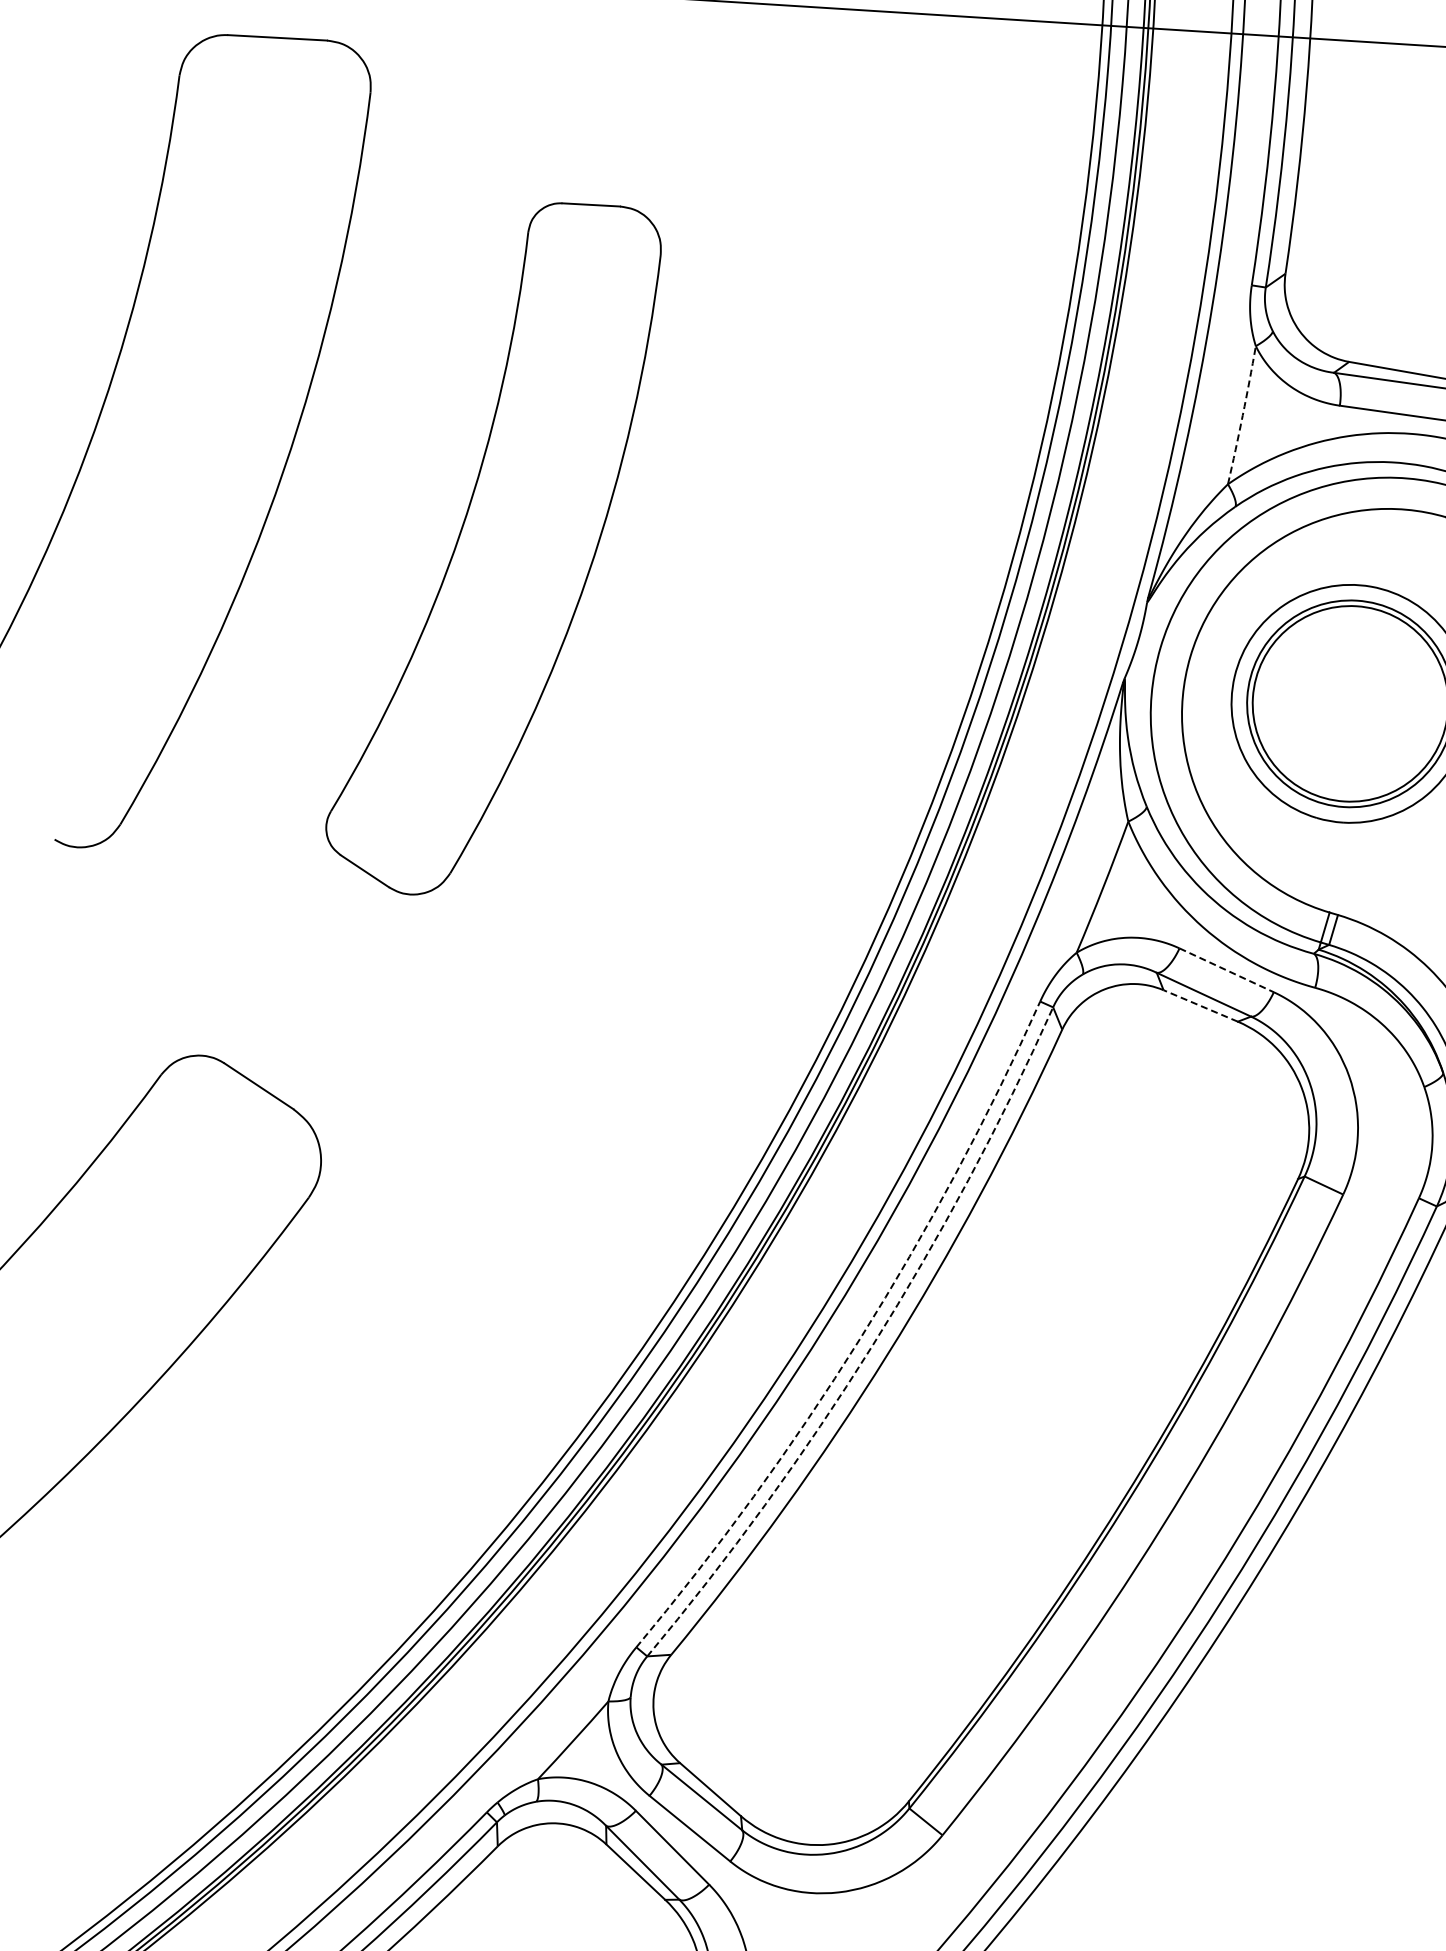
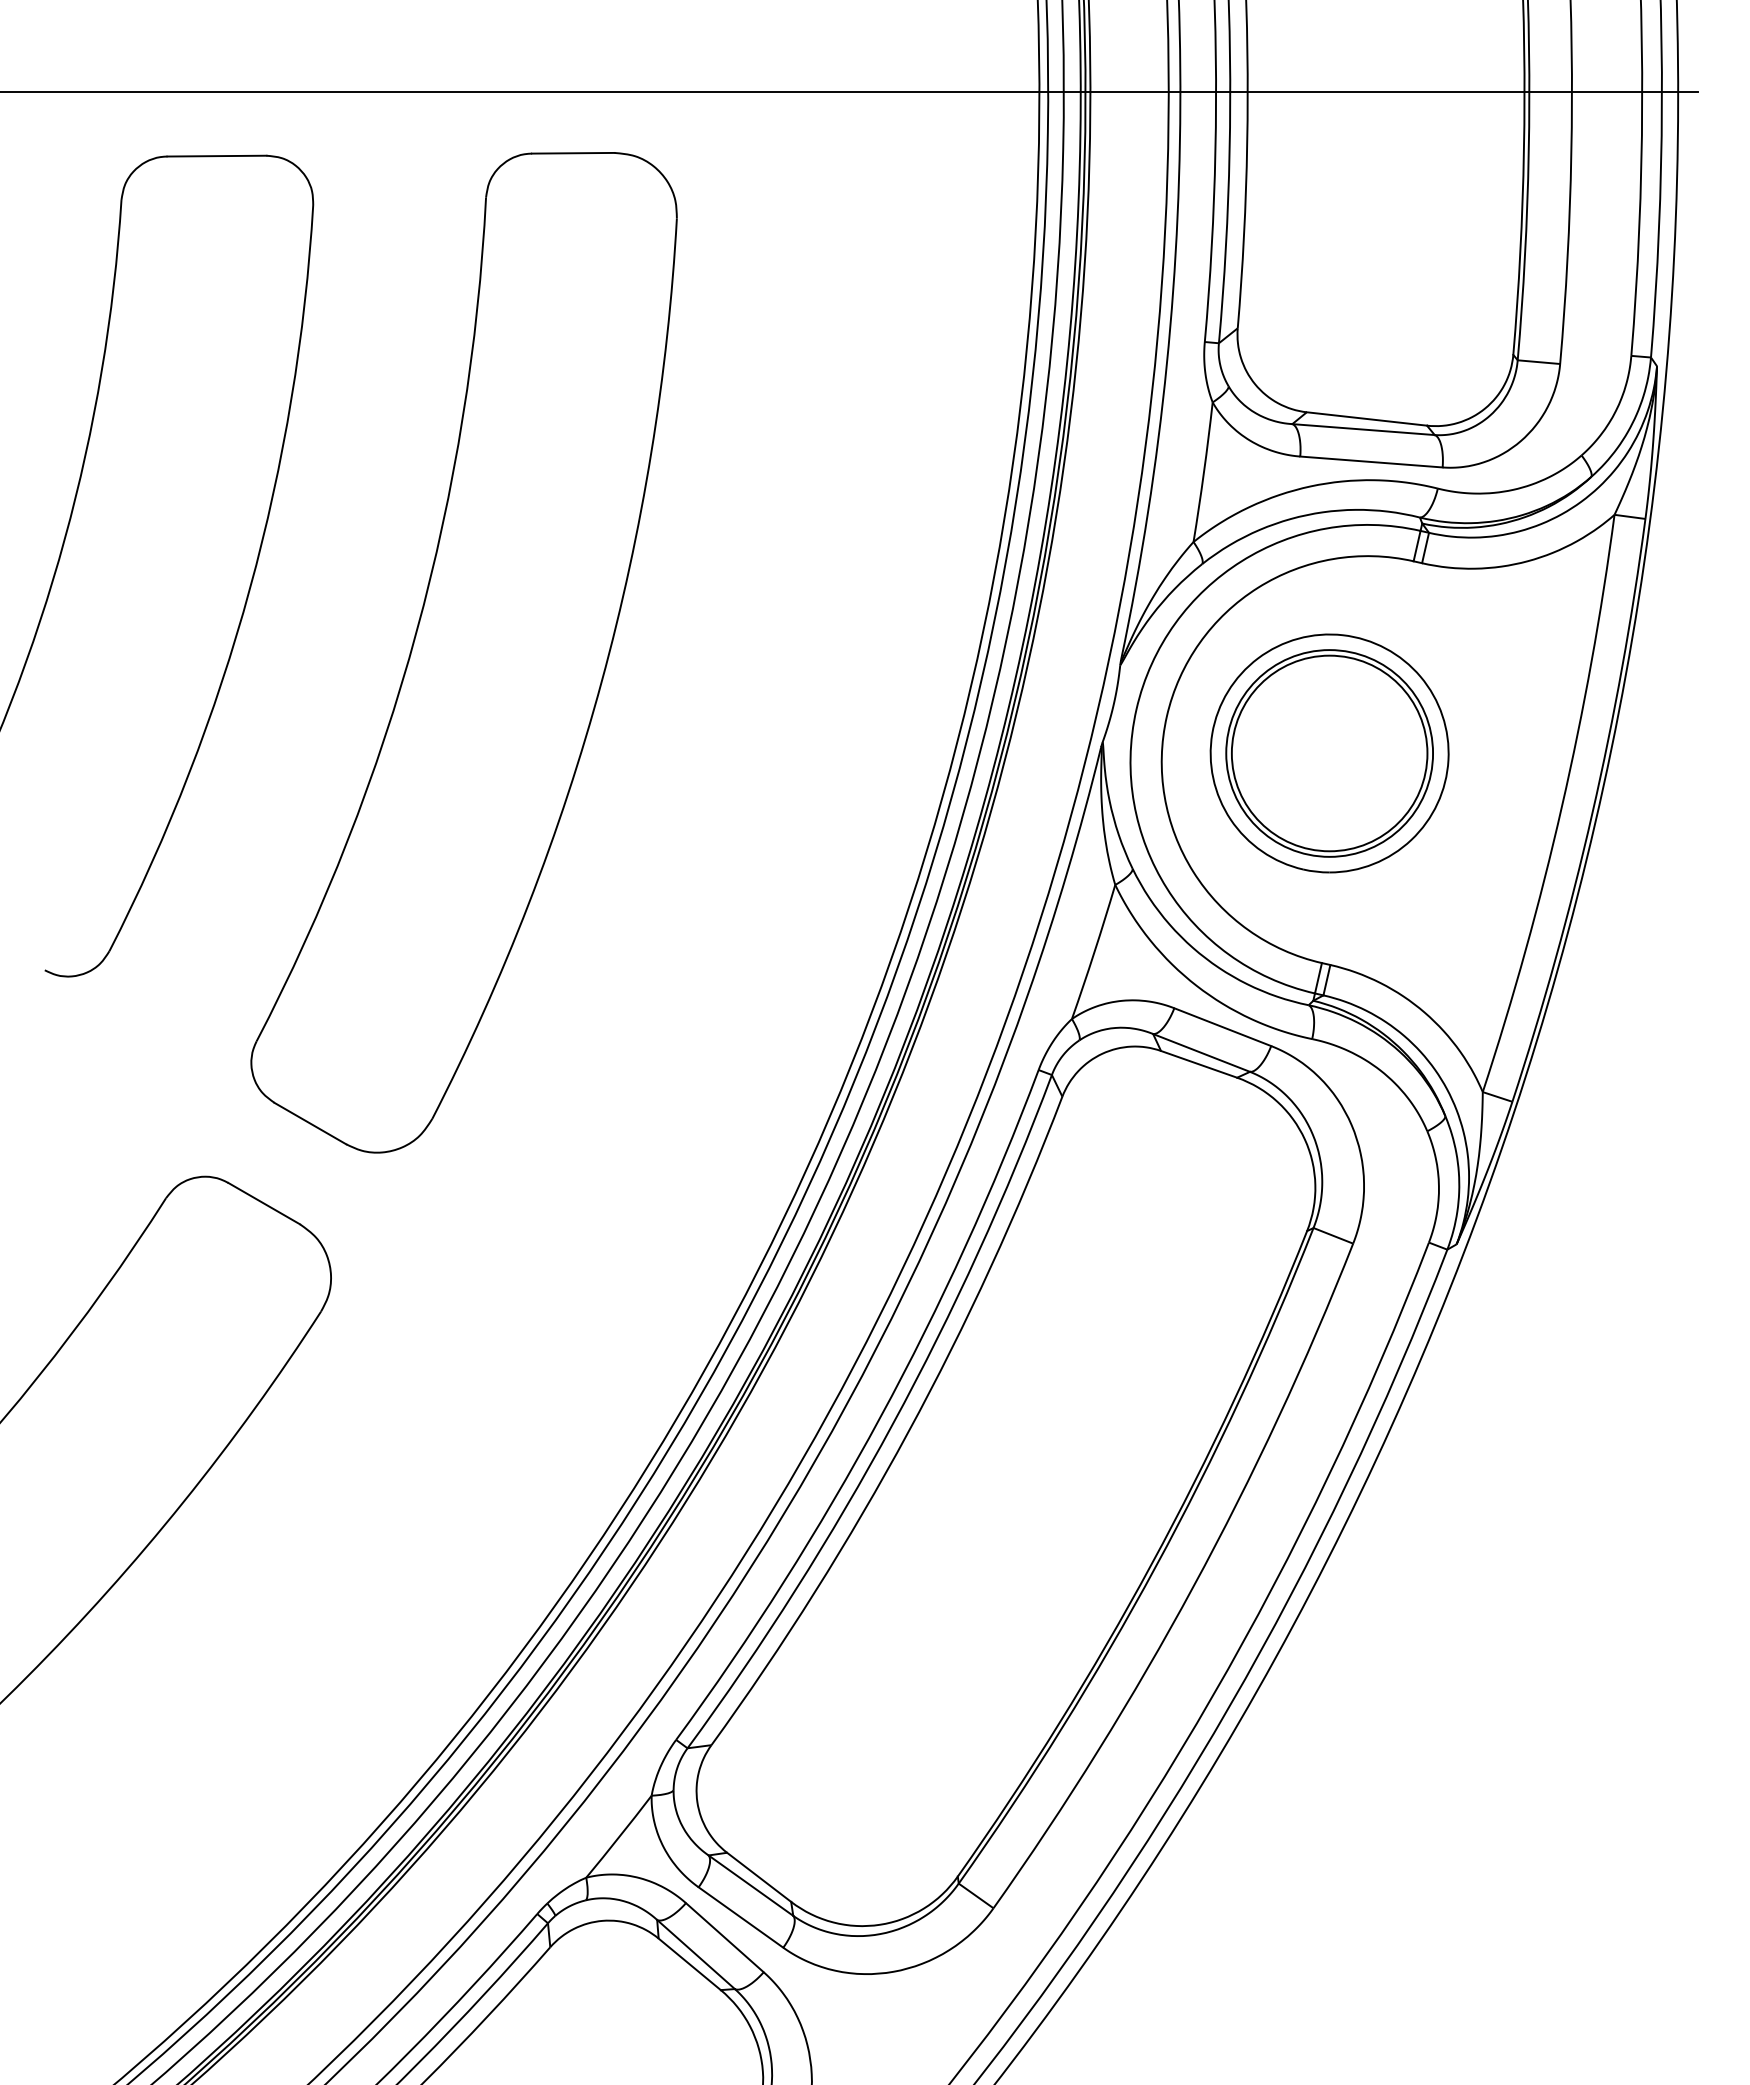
arc: (1243, 415) -> (1204, 472), dashed -> solid
part: (492, 548) -> (463, 652), size x1.43
line: (1227, 970) -> (1223, 1027), dashed -> solid
line: (1200, 1006) -> (1198, 1064), dashed -> solid
arc: (860, 1338) -> (880, 1417), dashed -> solid
arc: (872, 1346) -> (892, 1424), dashed -> solid

